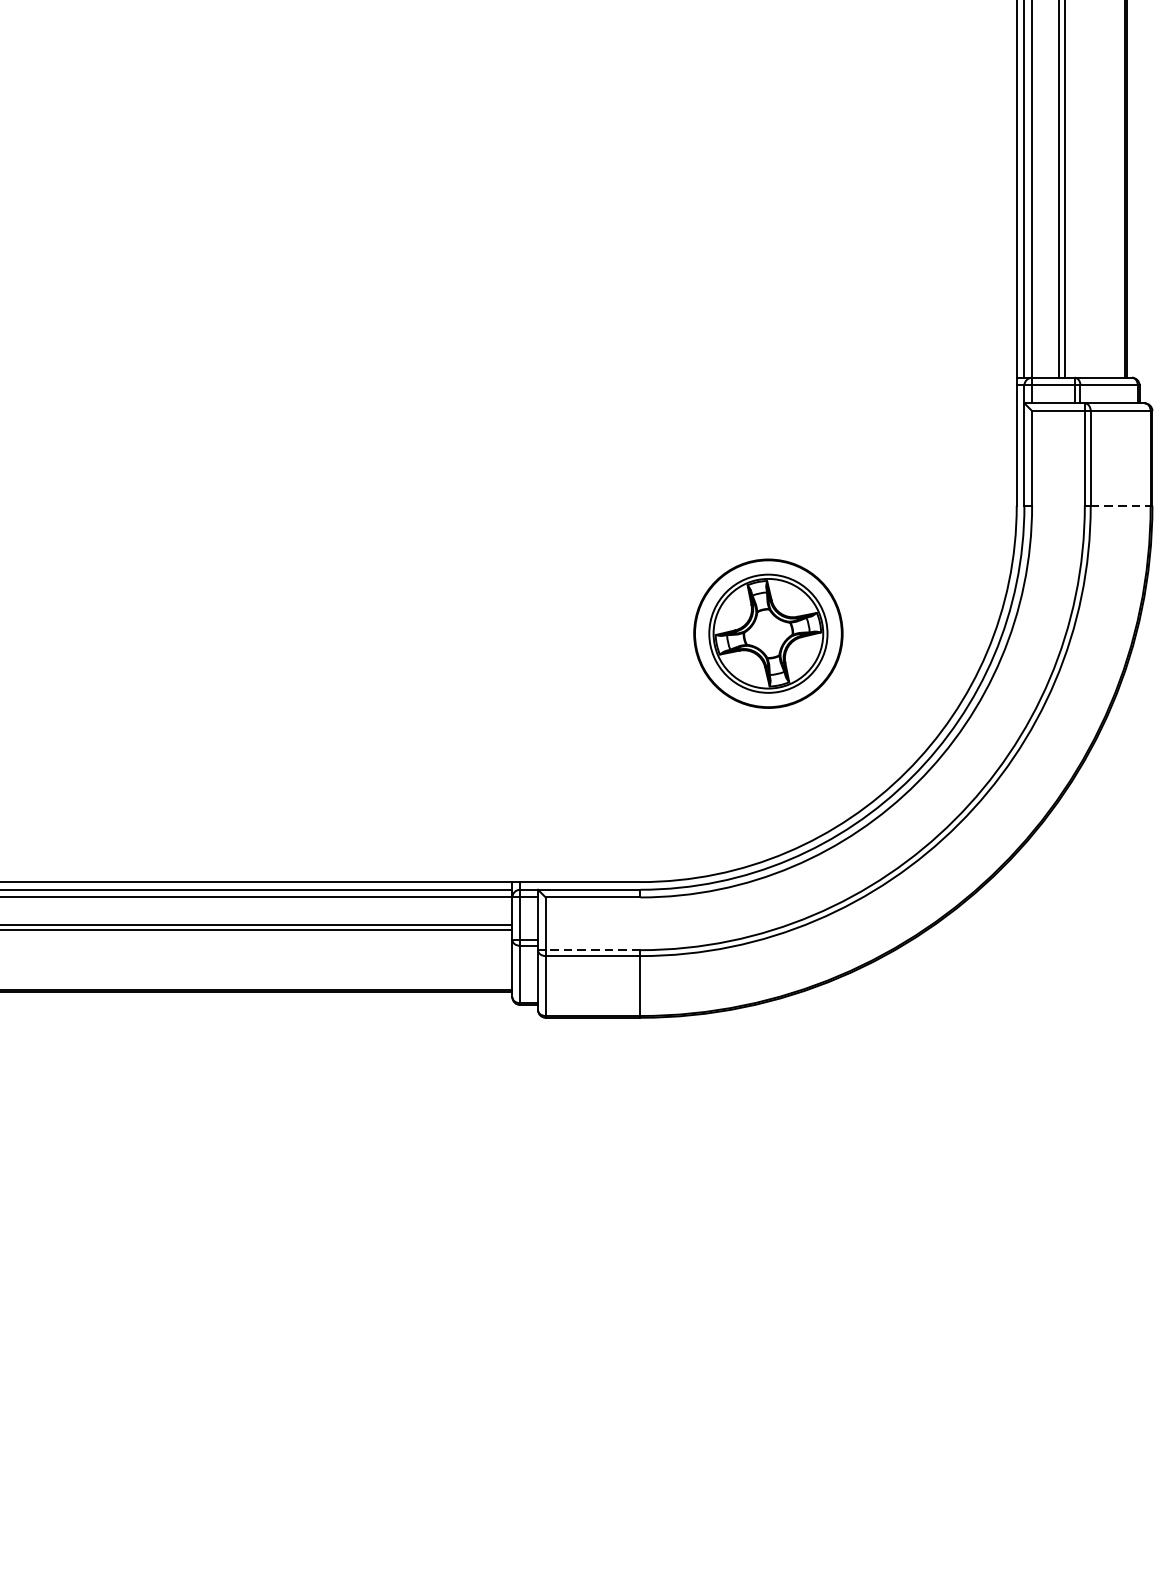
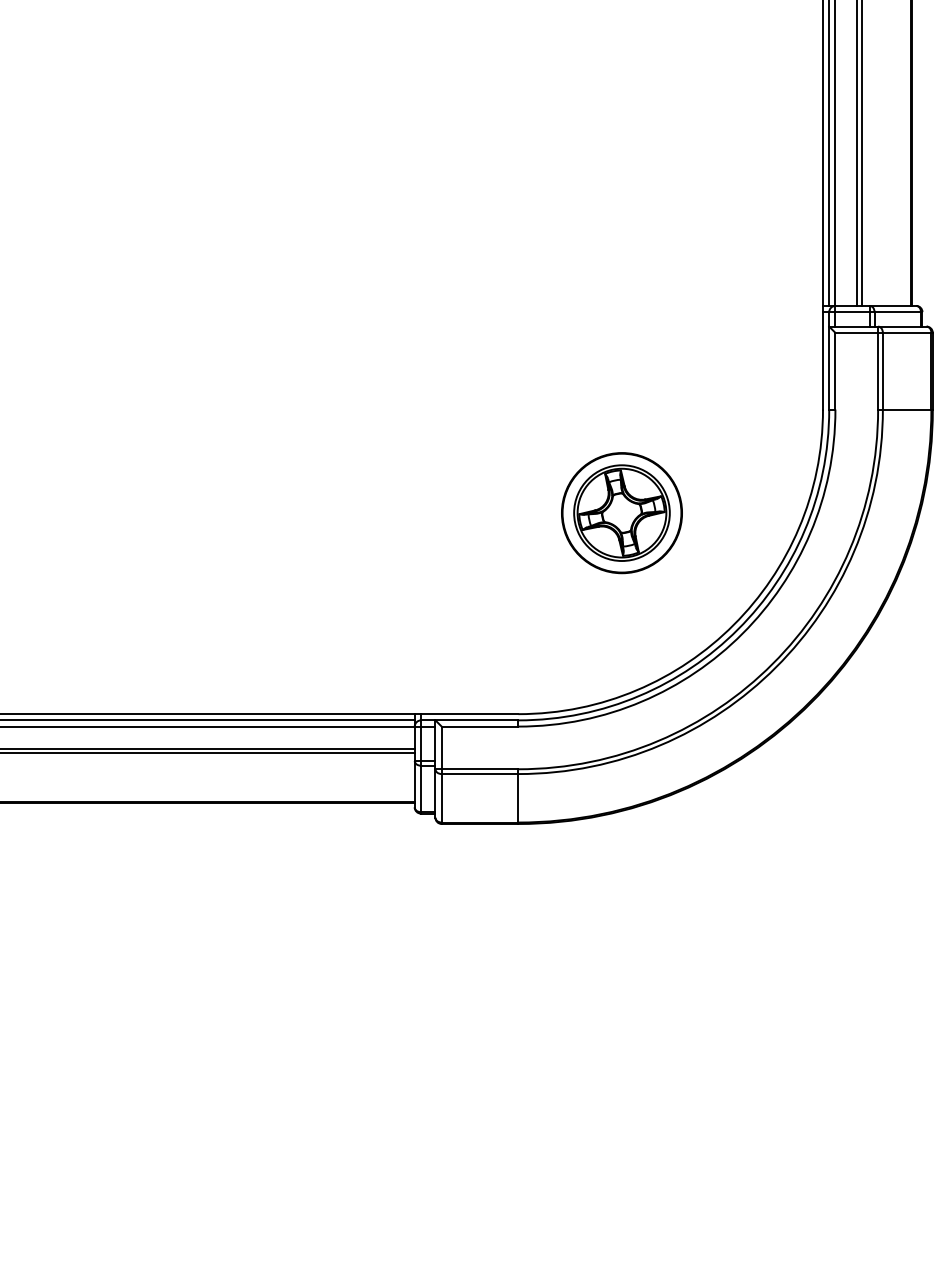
line: (1121, 505) -> (907, 409), dashed -> solid
line: (592, 950) -> (479, 769), dashed -> solid

